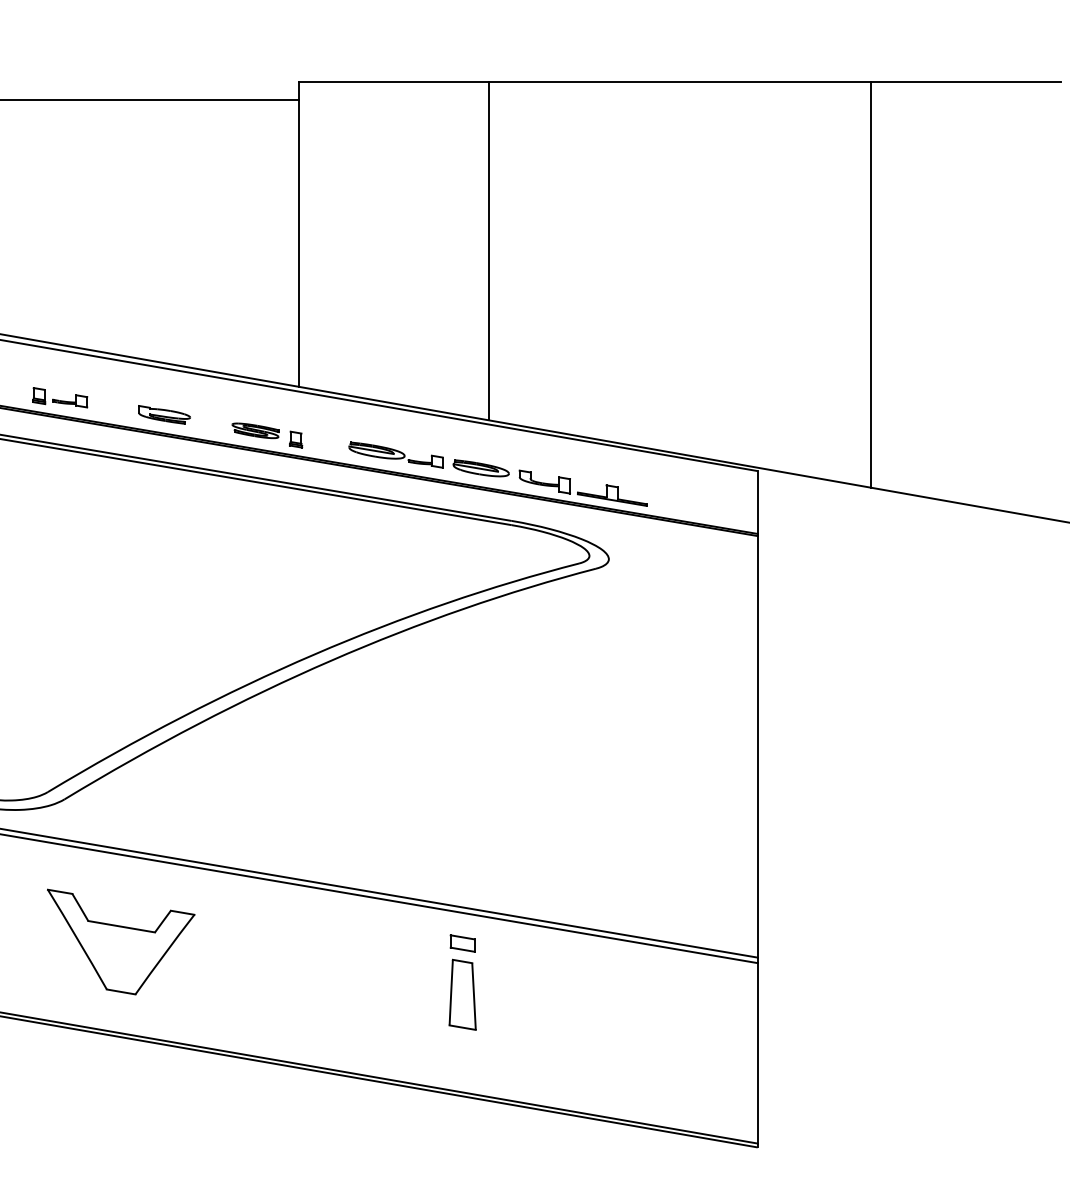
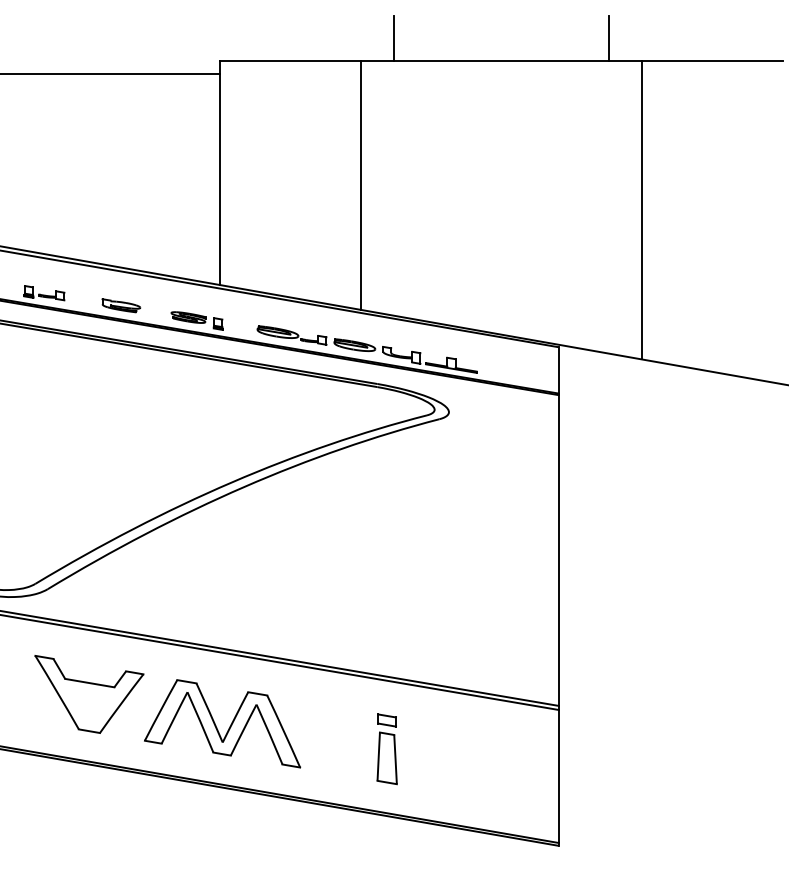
line: (533, 52) -> (393, 38), added
line: (825, 52) -> (608, 38), added
part: (461, 982) -> (386, 749), moved
part: (293, 984) -> (216, 725), added

